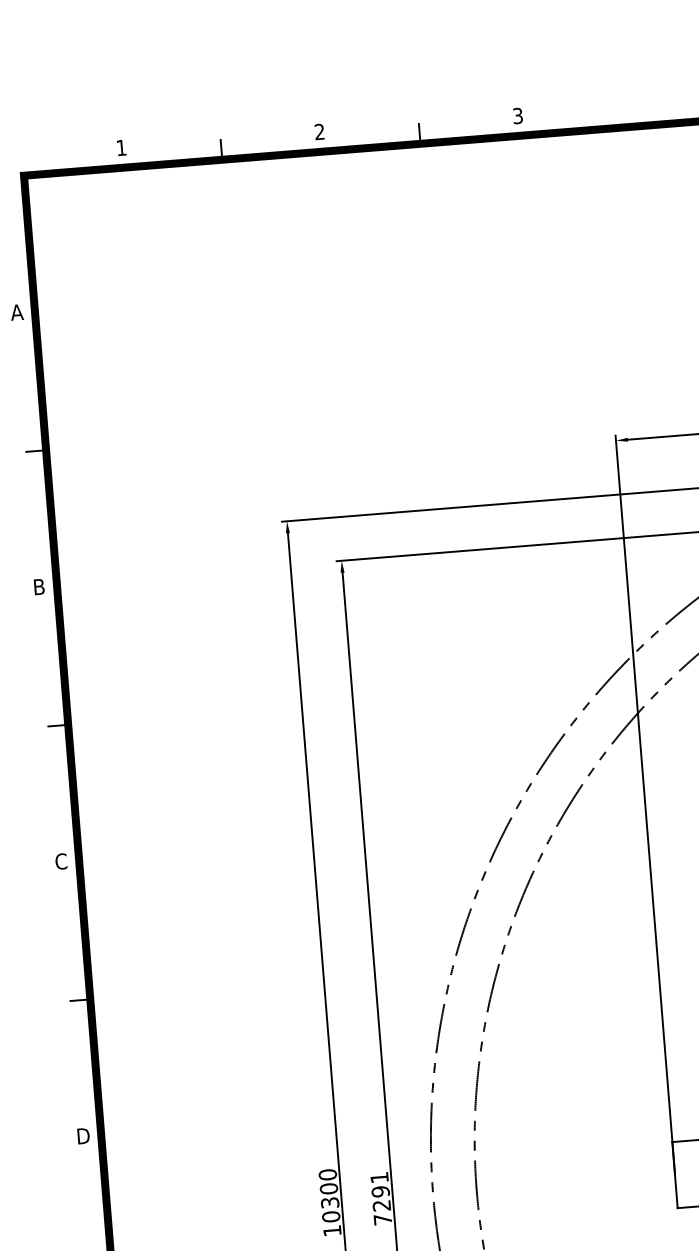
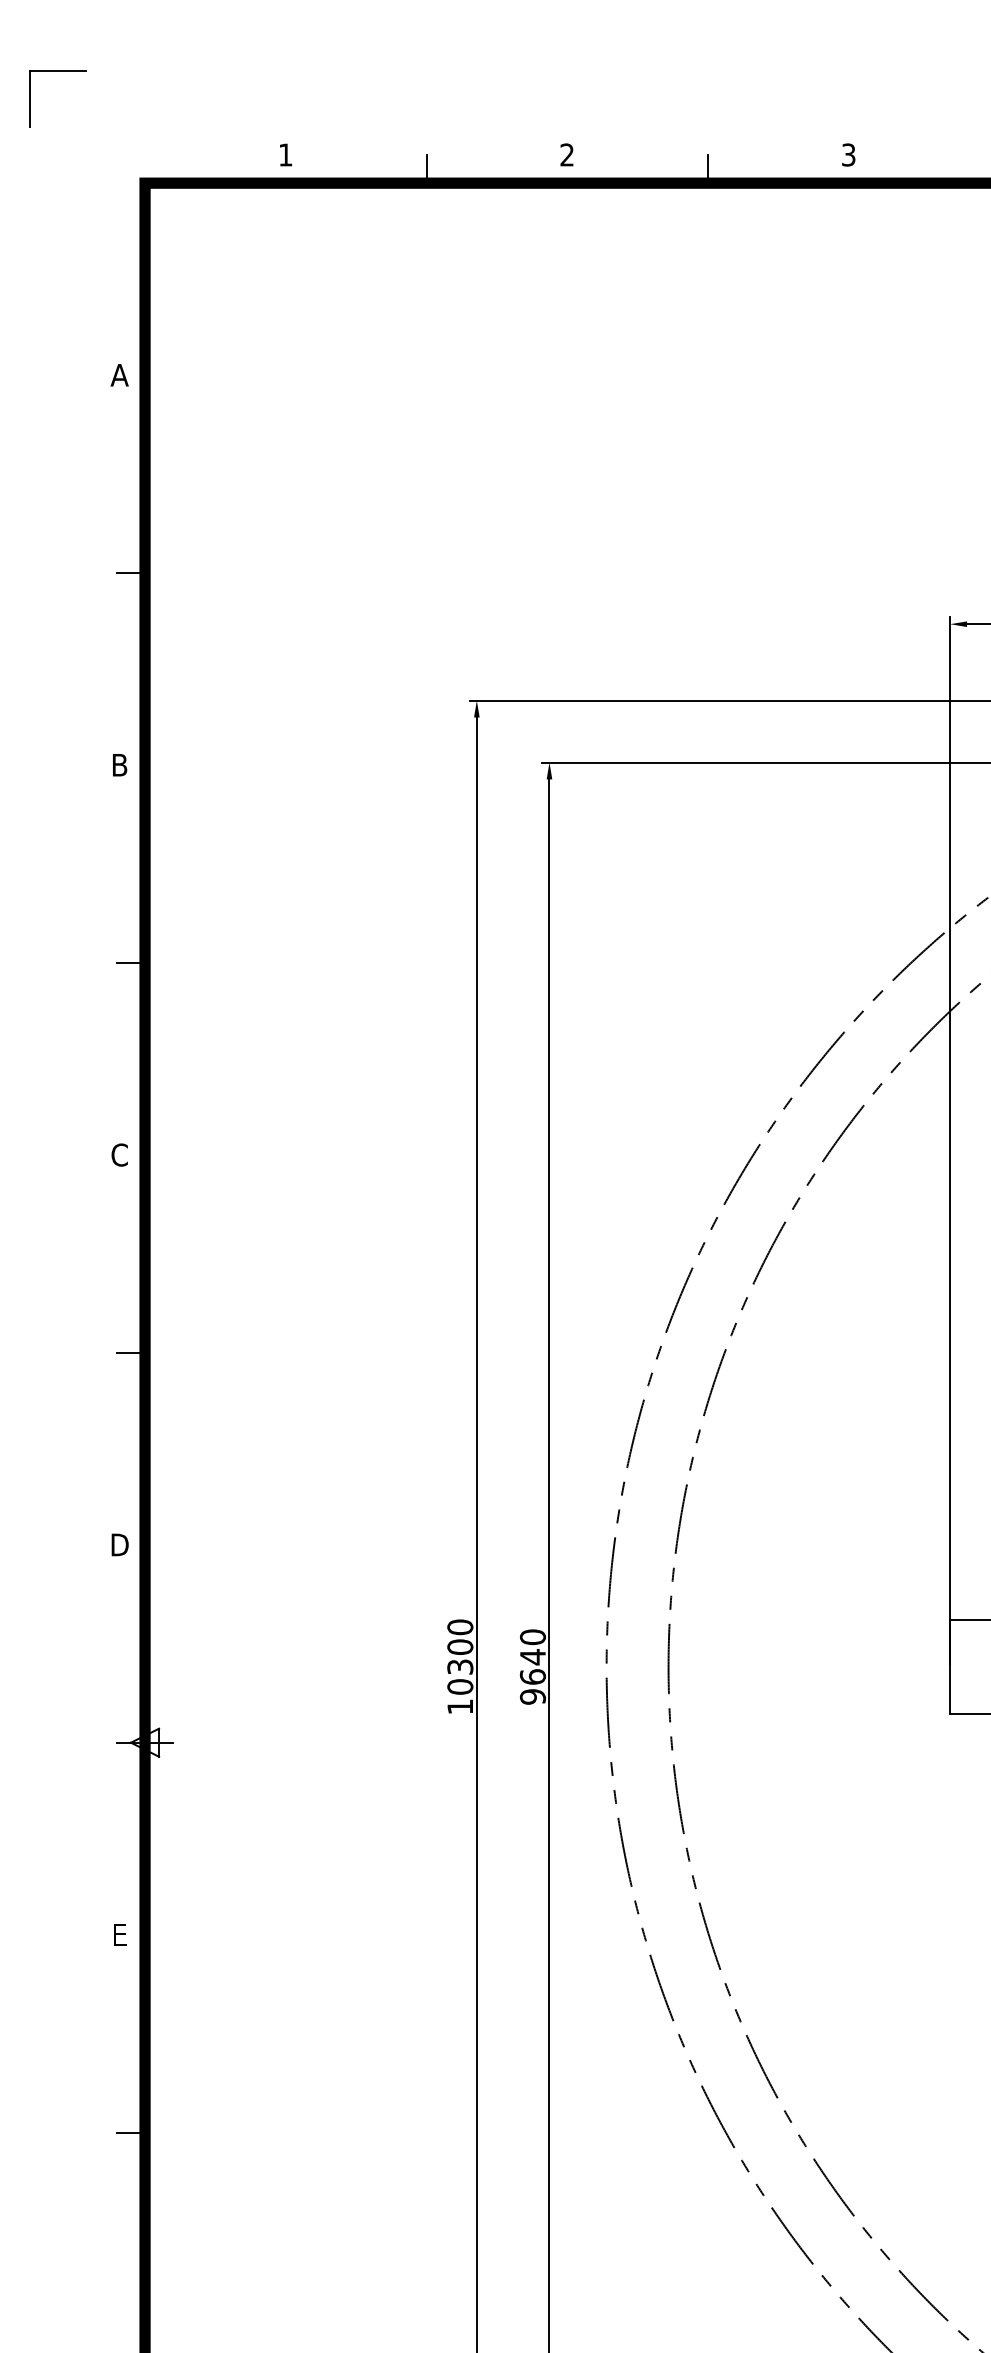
text: (380, 1198) -> (532, 1666), 7291 -> 9640

